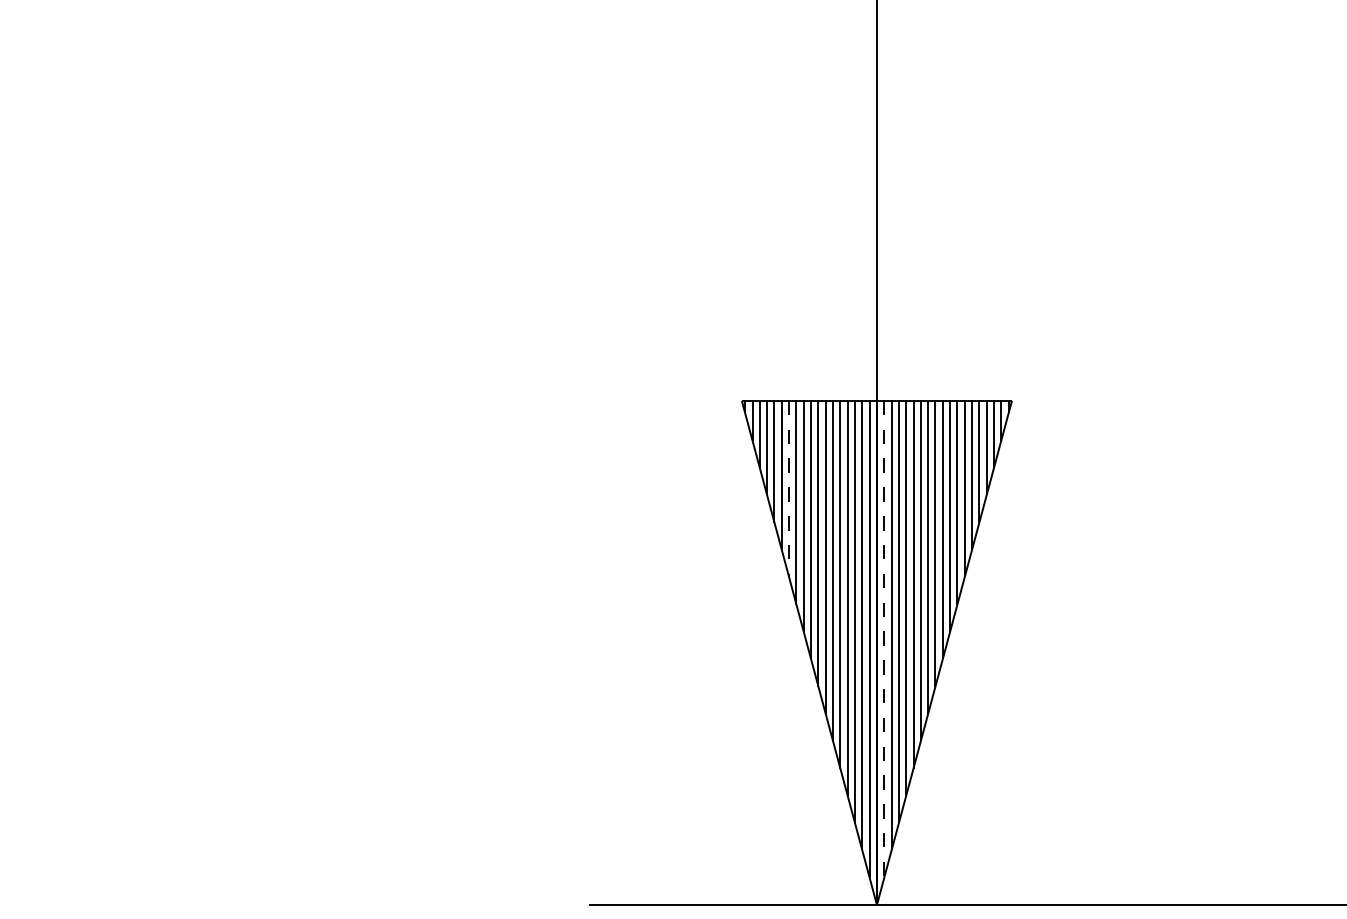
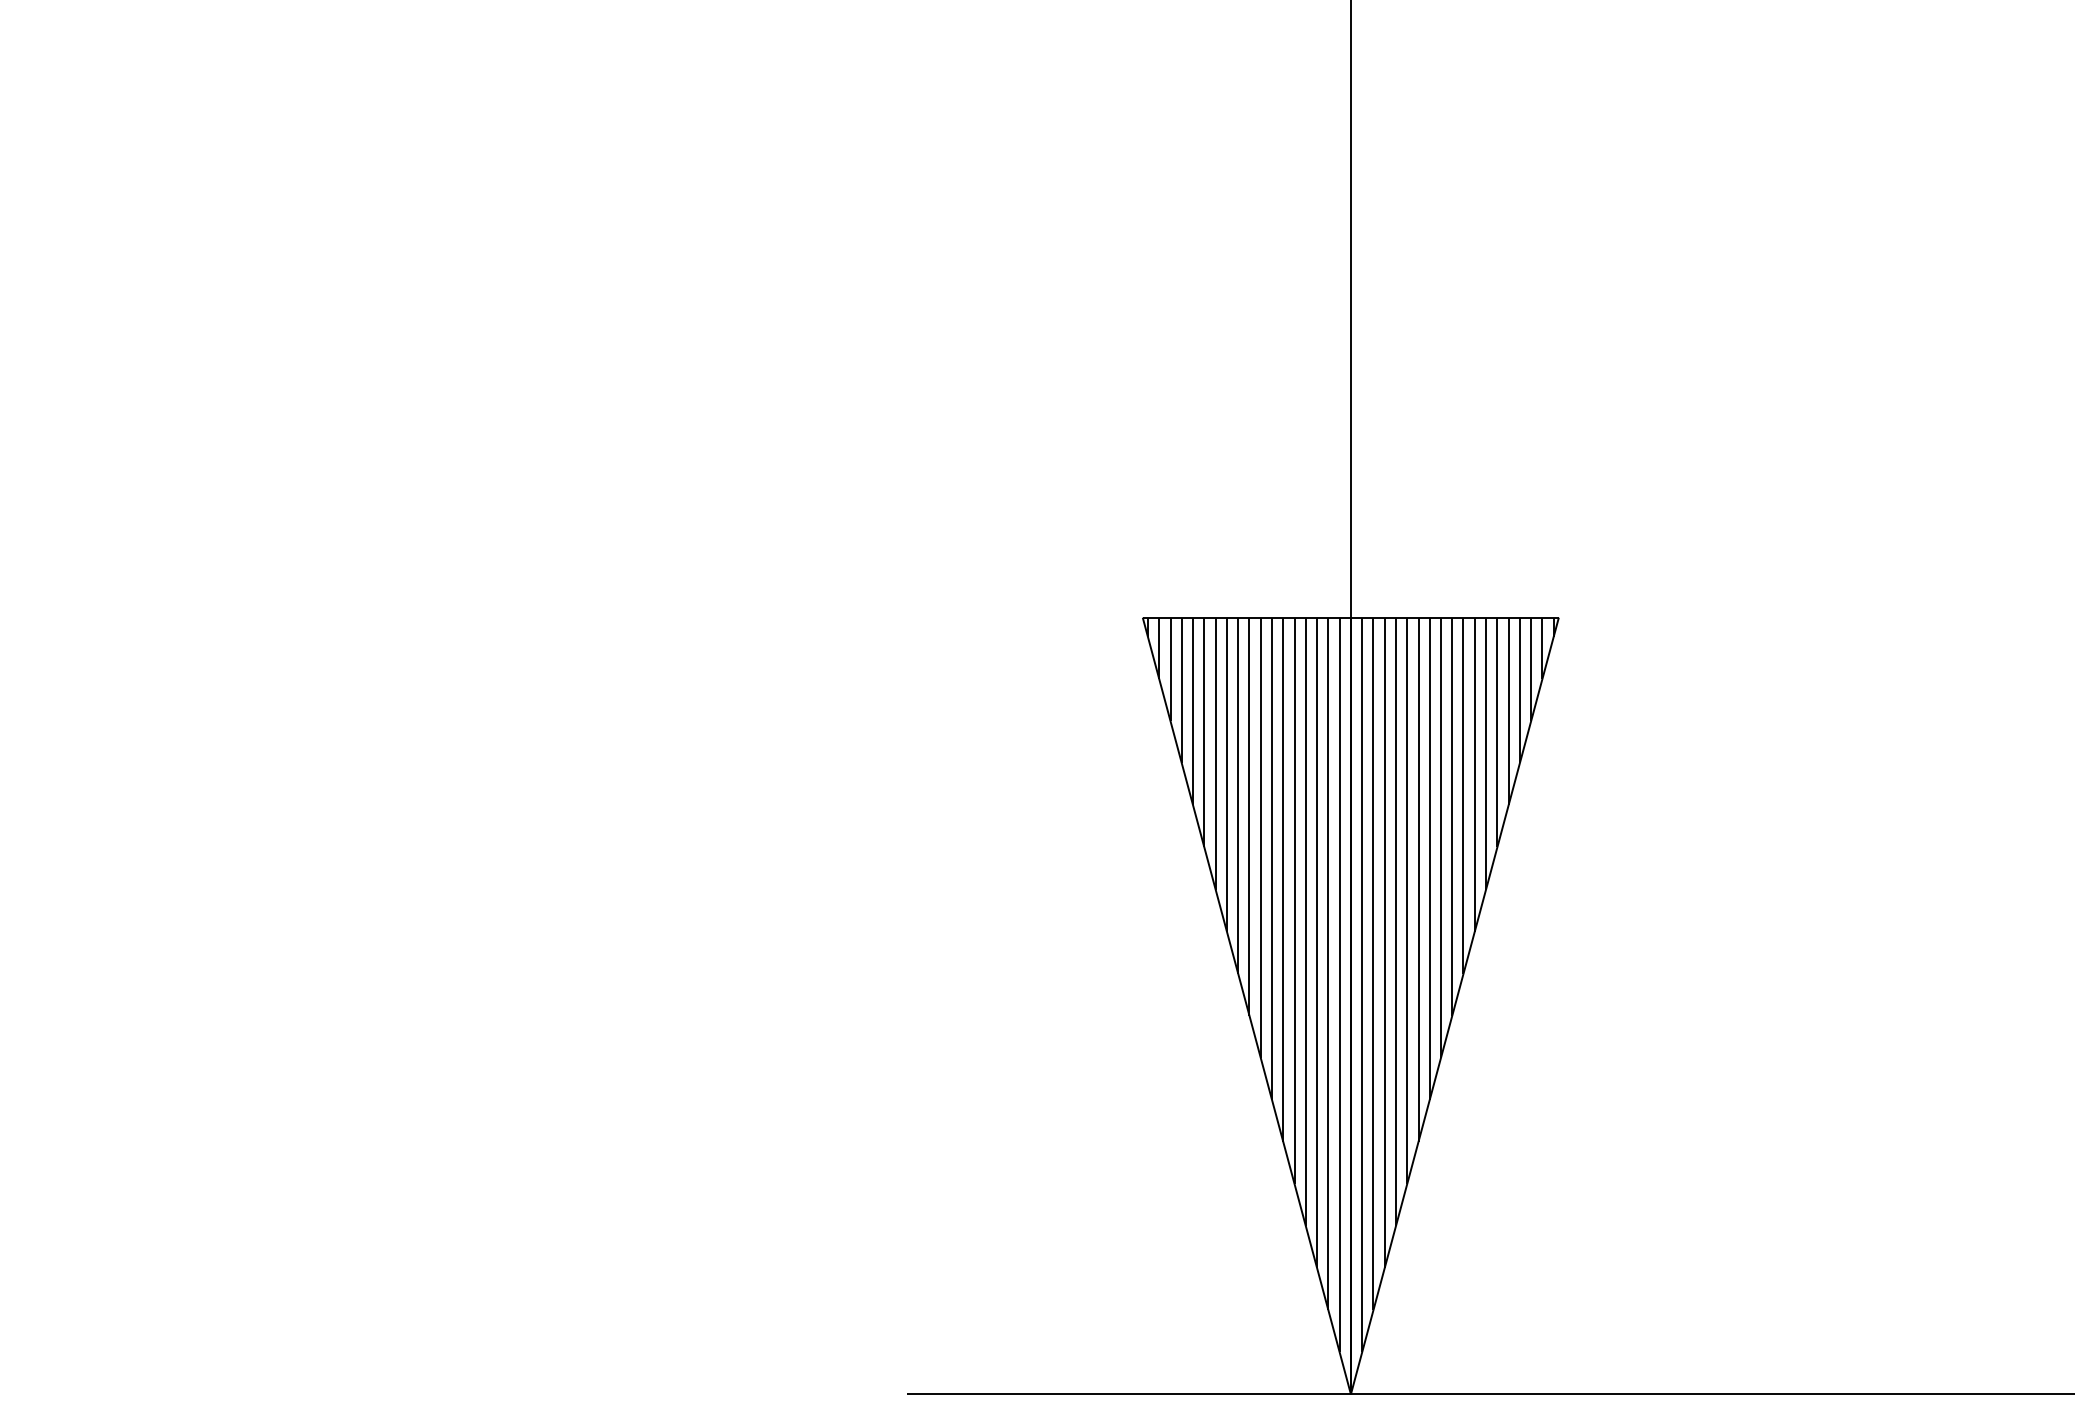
line: (789, 489) -> (1216, 754), dashed -> solid
line: (884, 639) -> (1362, 985), dashed -> solid

